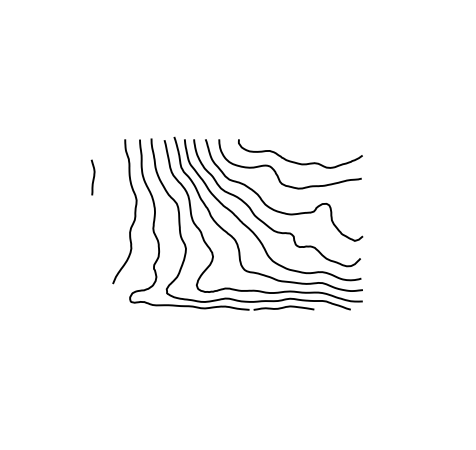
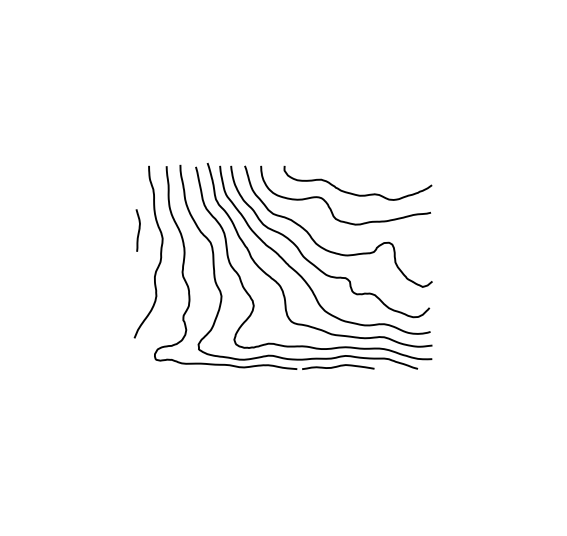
curve: (93, 177) -> (138, 230), moved

